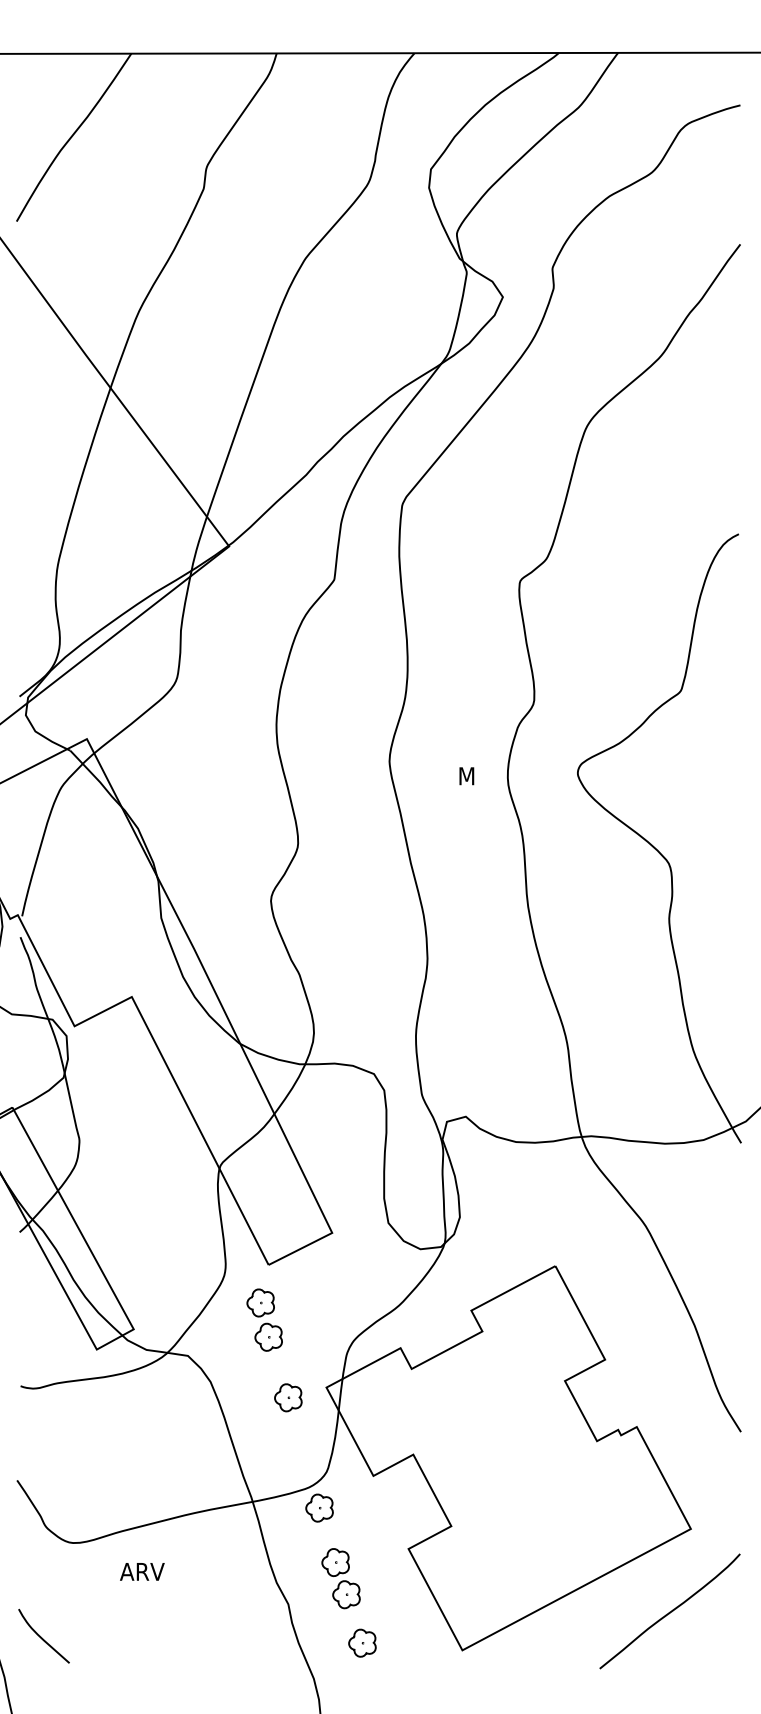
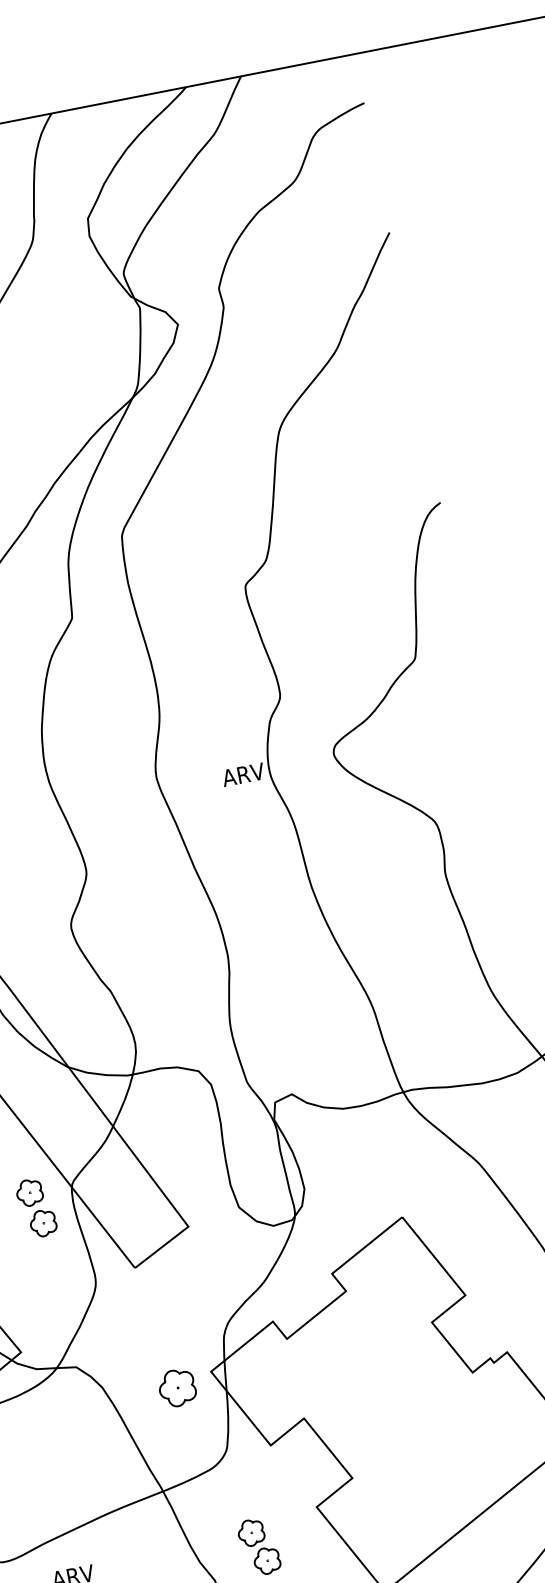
text: (479, 776) -> (242, 775), M -> ARV
part: (264, 1319) -> (36, 1207), moved
part: (288, 1397) -> (177, 1387), size x1.4
part: (319, 1507) -> (226, 1484), removed

